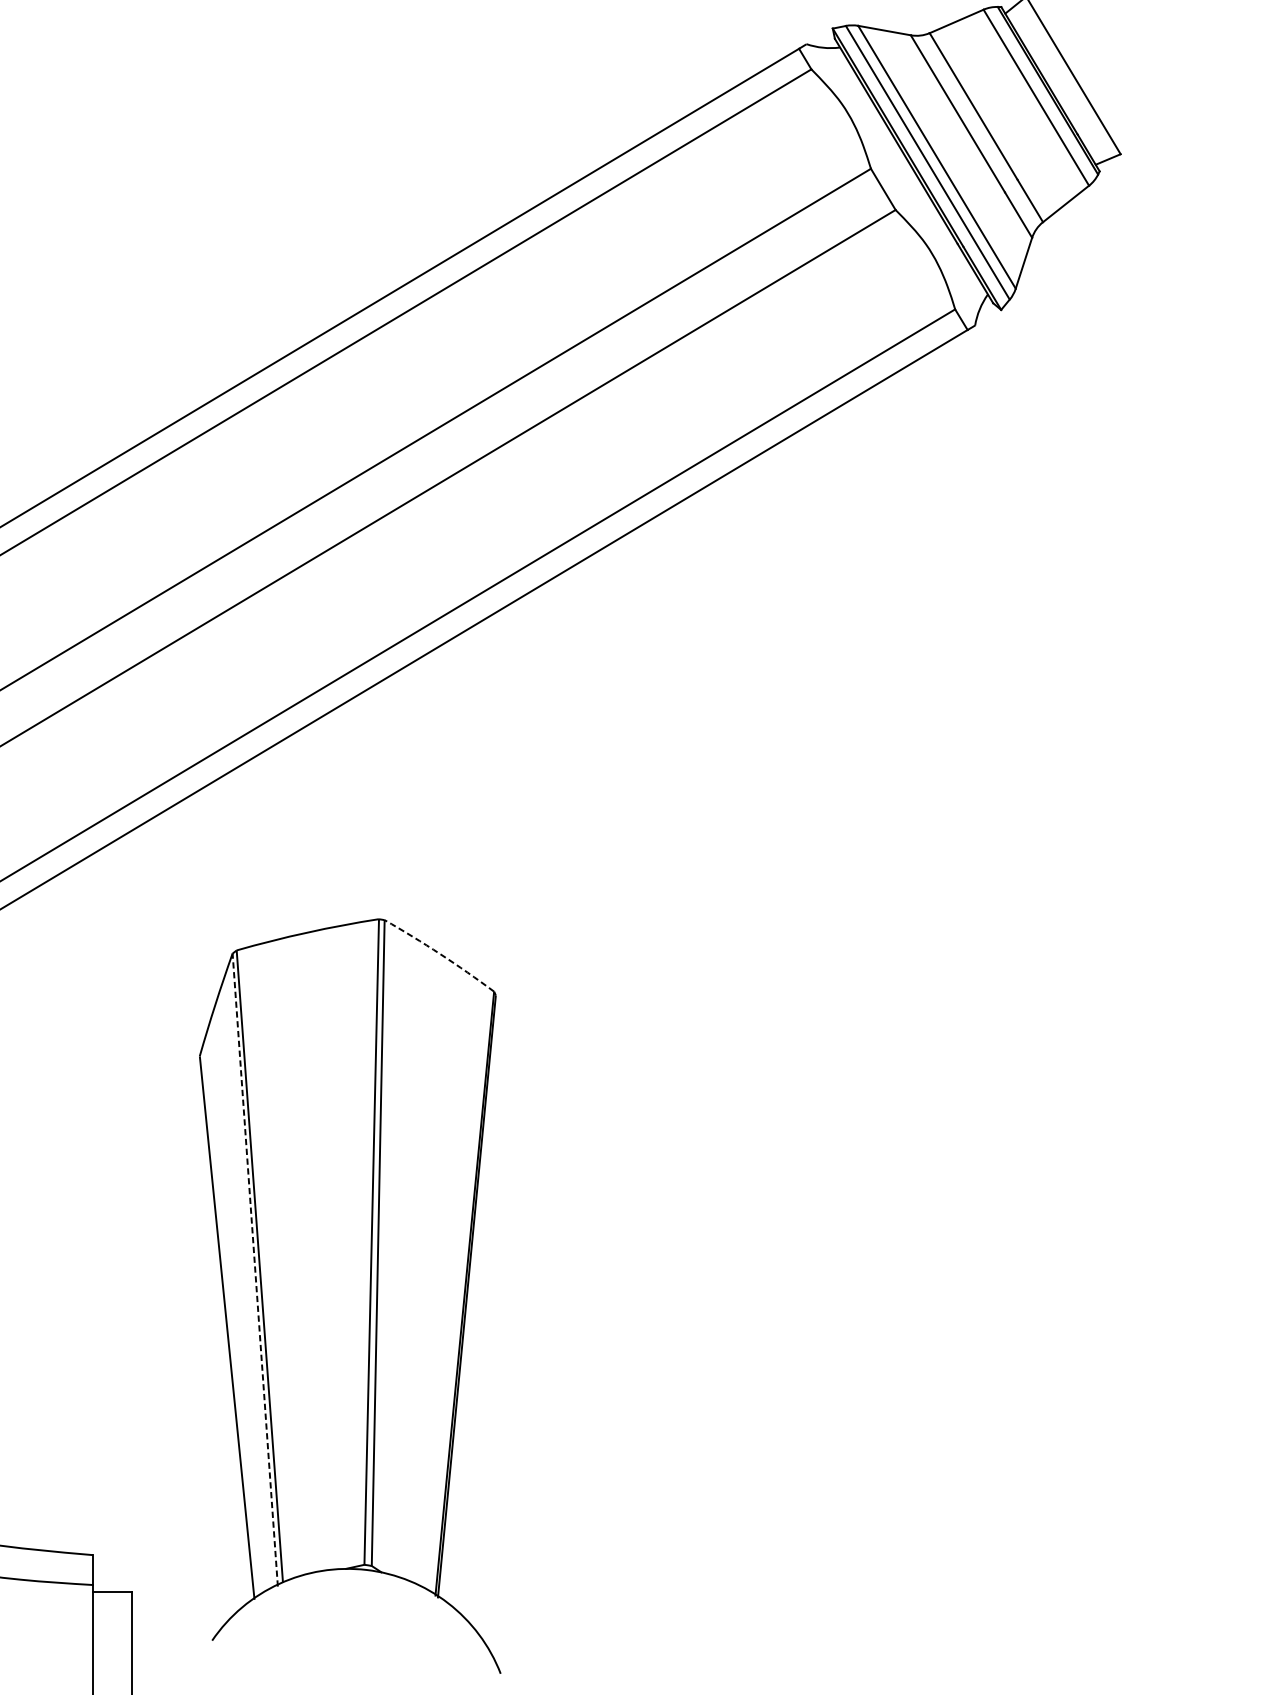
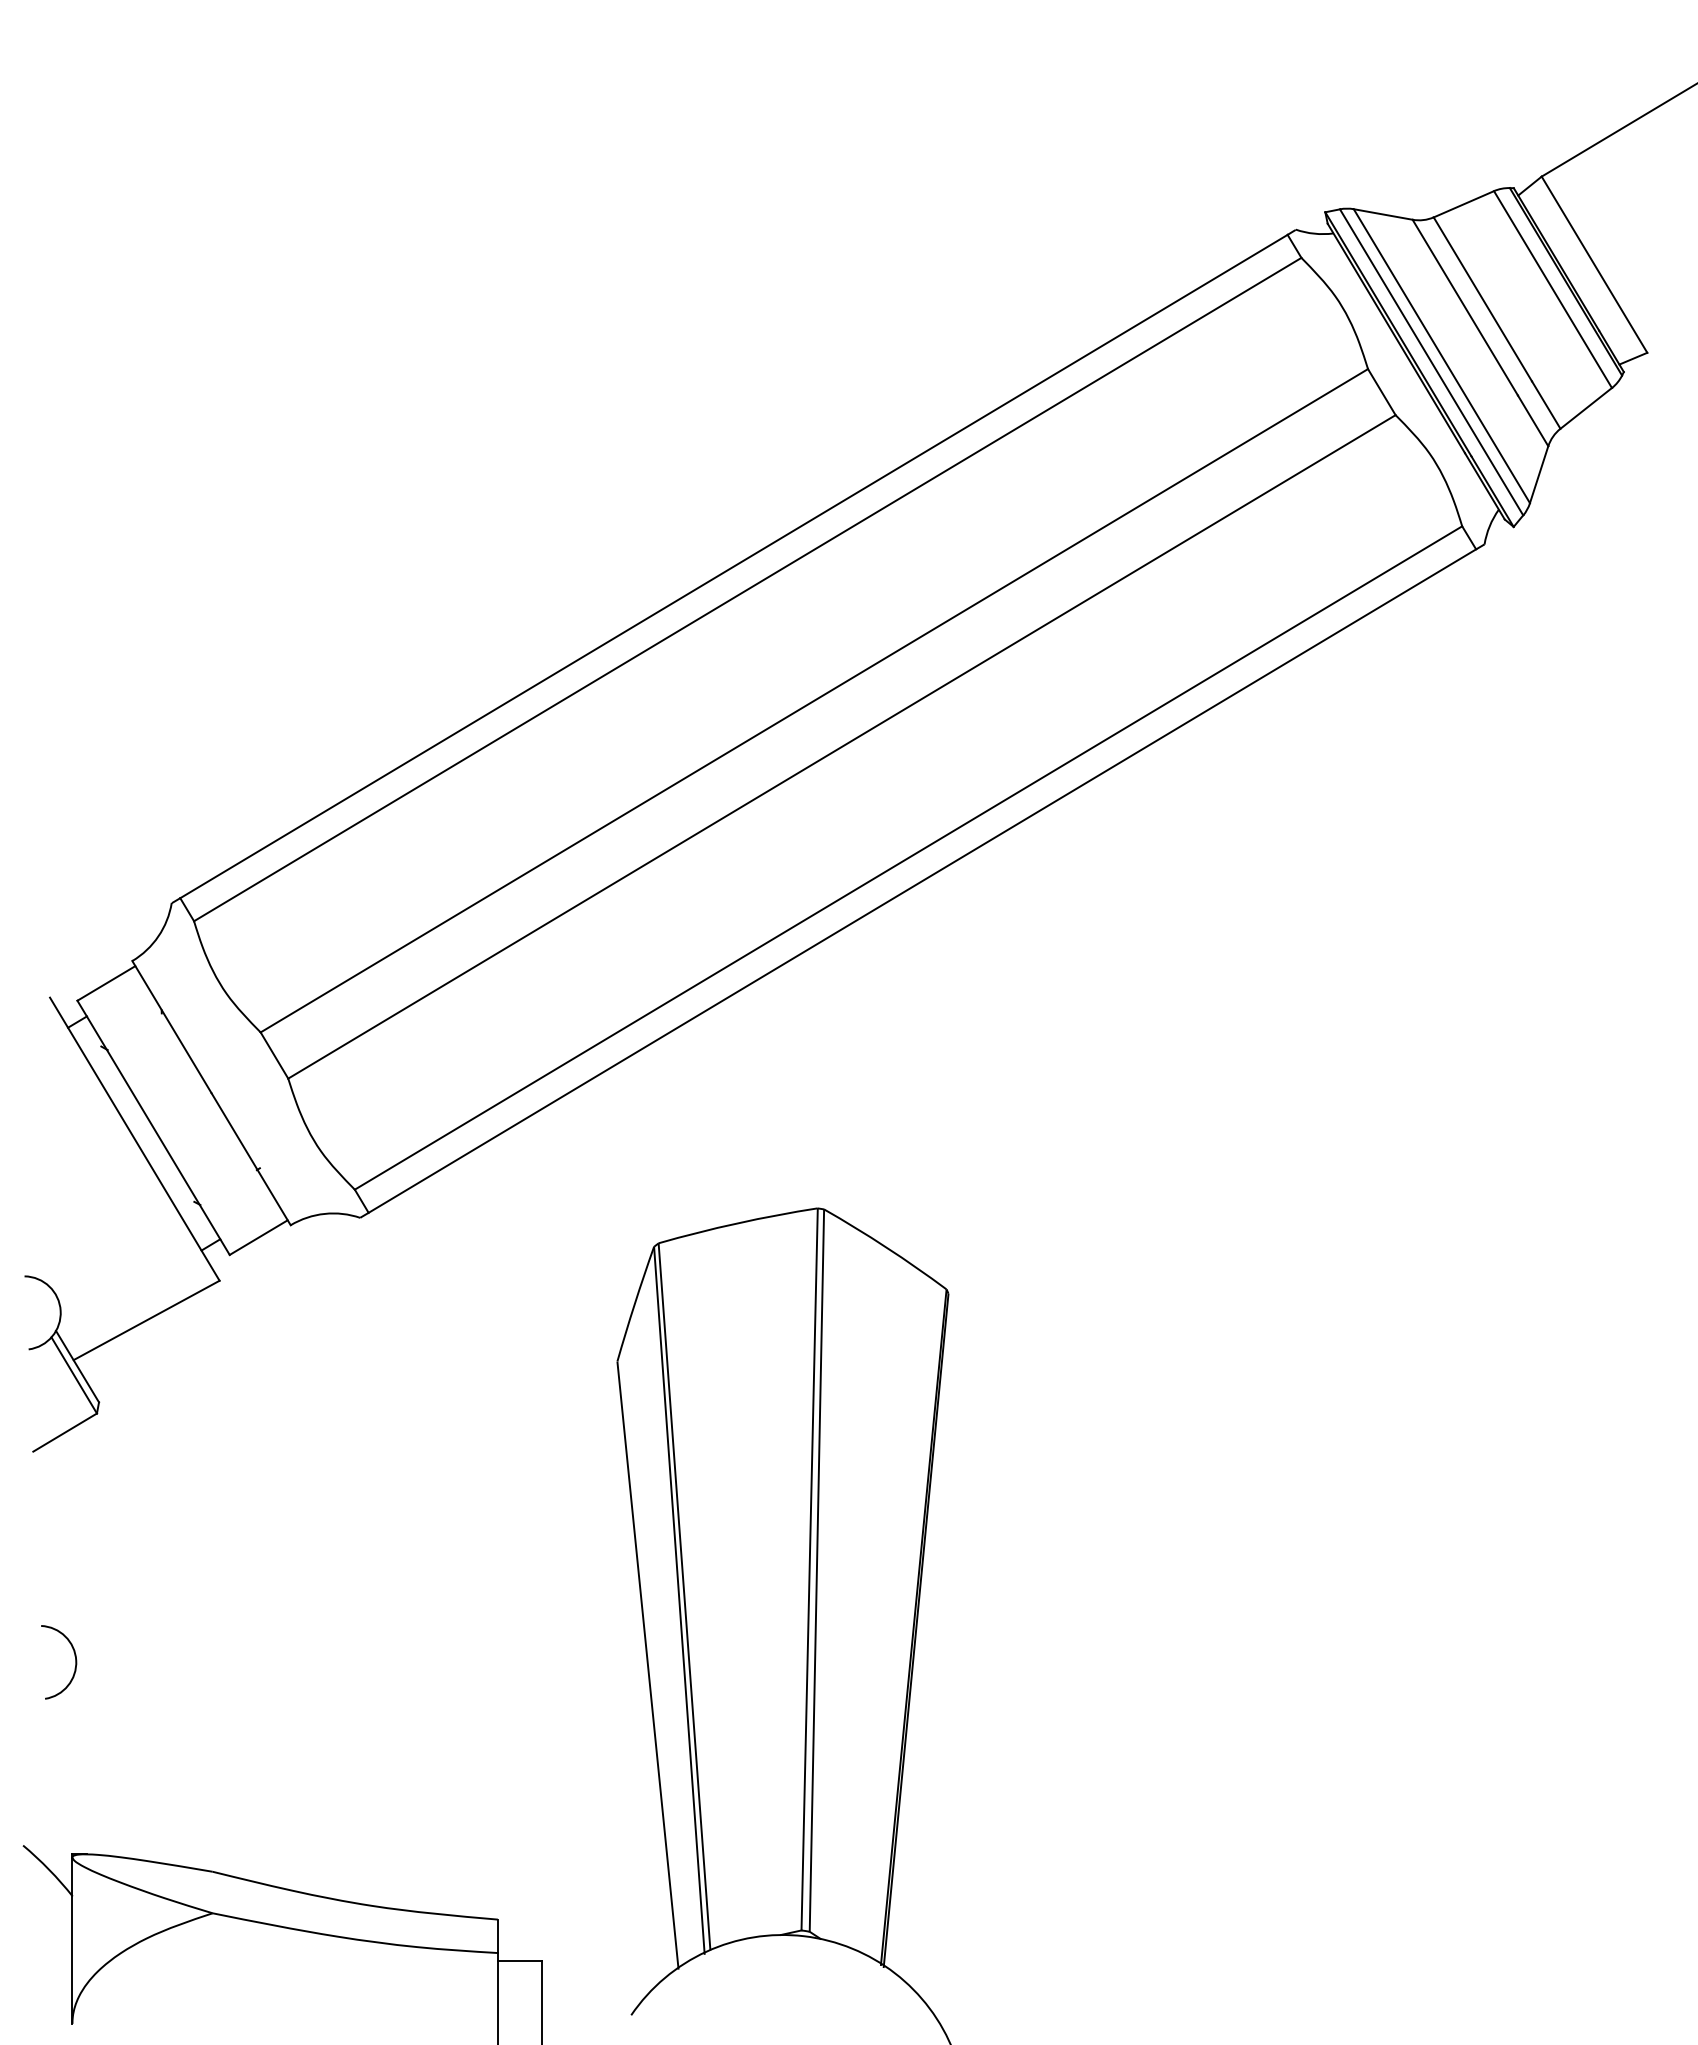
arc: (440, 954) -> (886, 1247), dashed -> solid
line: (255, 1270) -> (679, 1601), dashed -> solid

